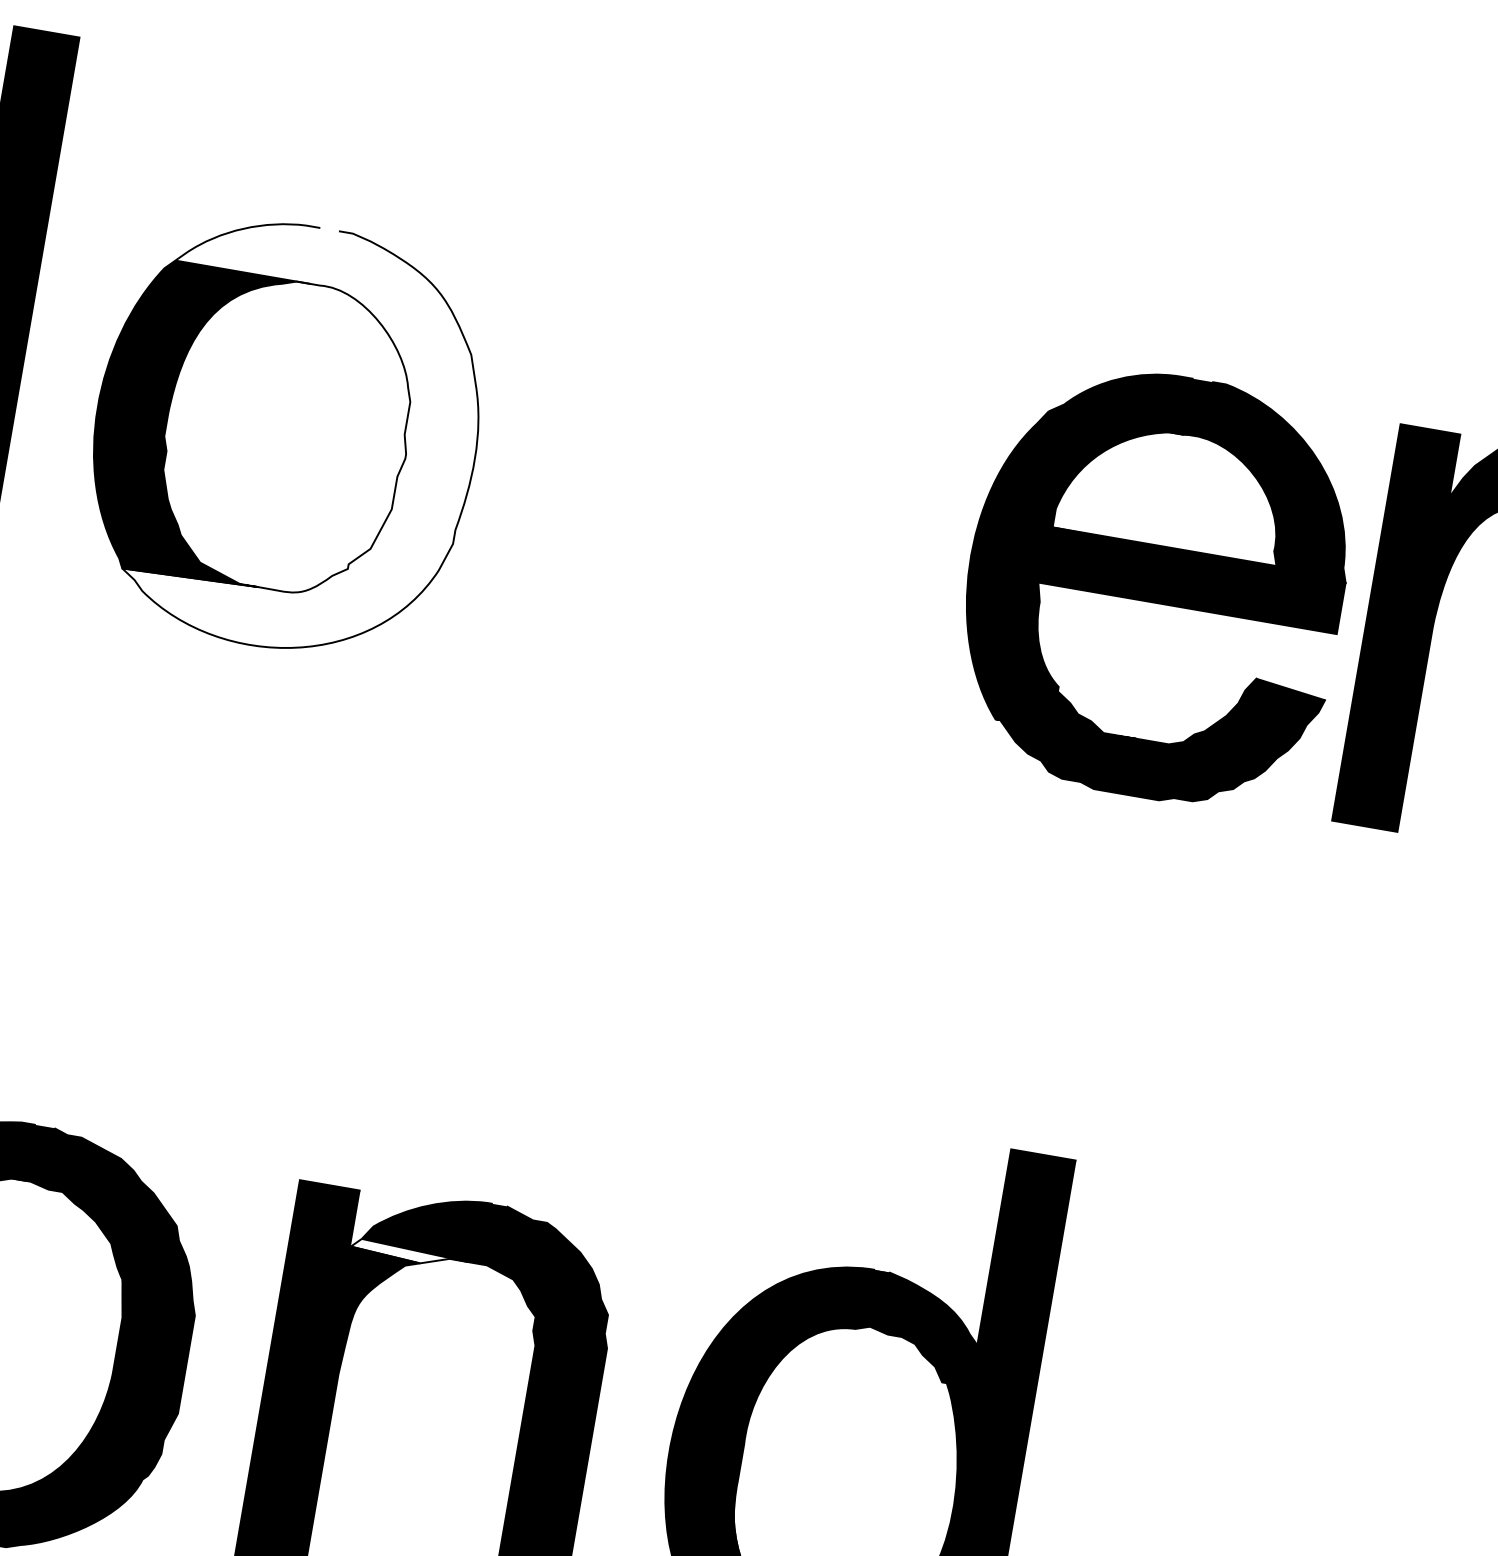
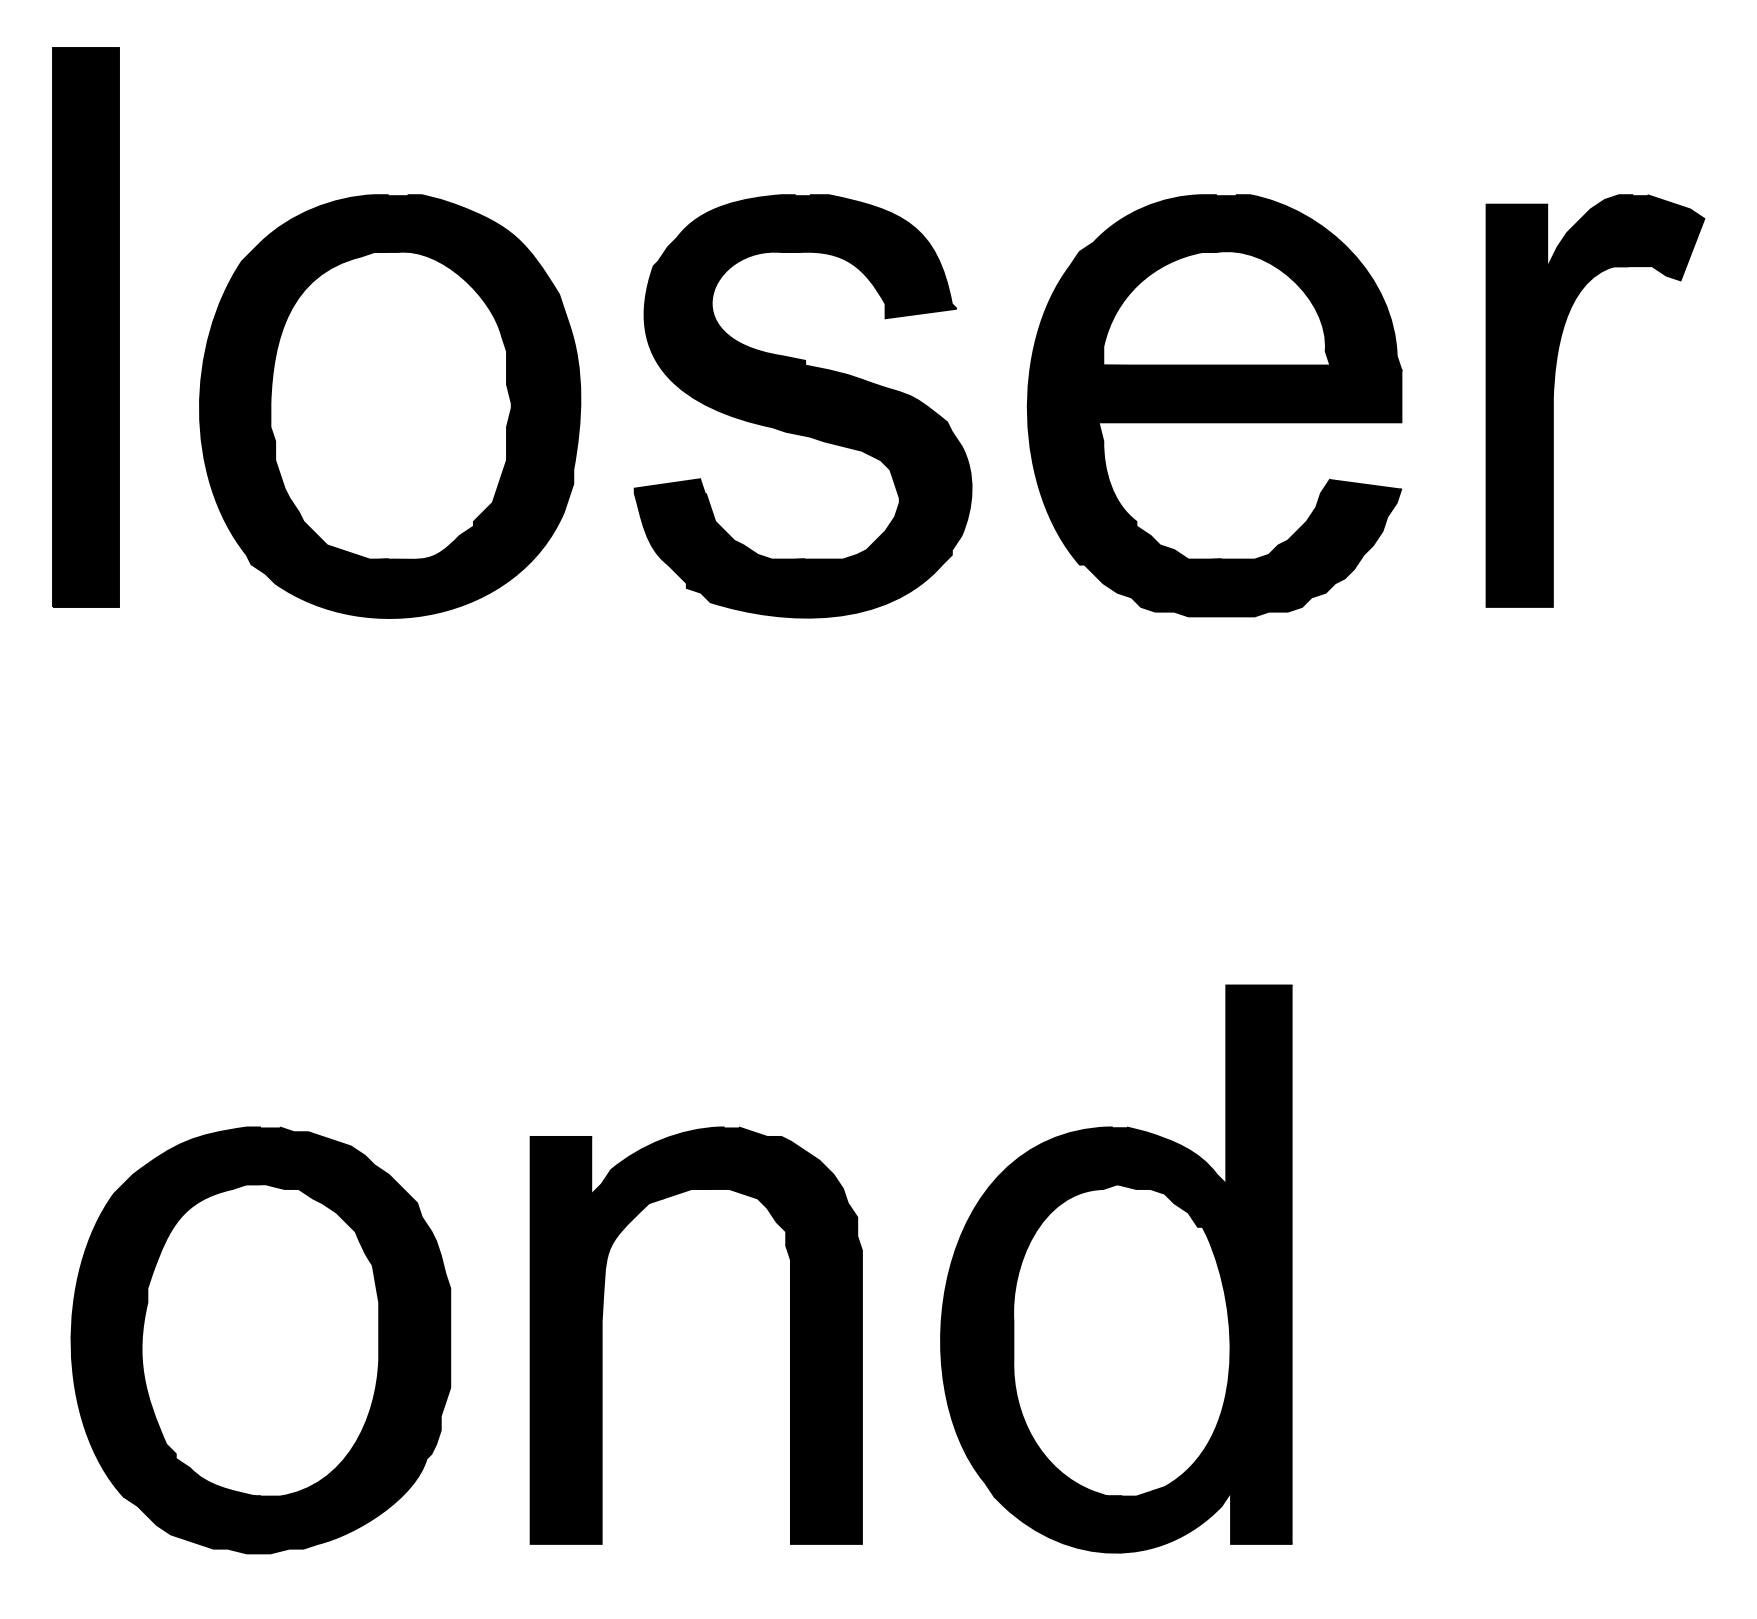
fill: (310, 440) -> (415, 406), added
part: (692, 506) -> (802, 406), added
part: (1155, 585) -> (1214, 405), moved
fill: (409, 1254) -> (651, 1191), added

